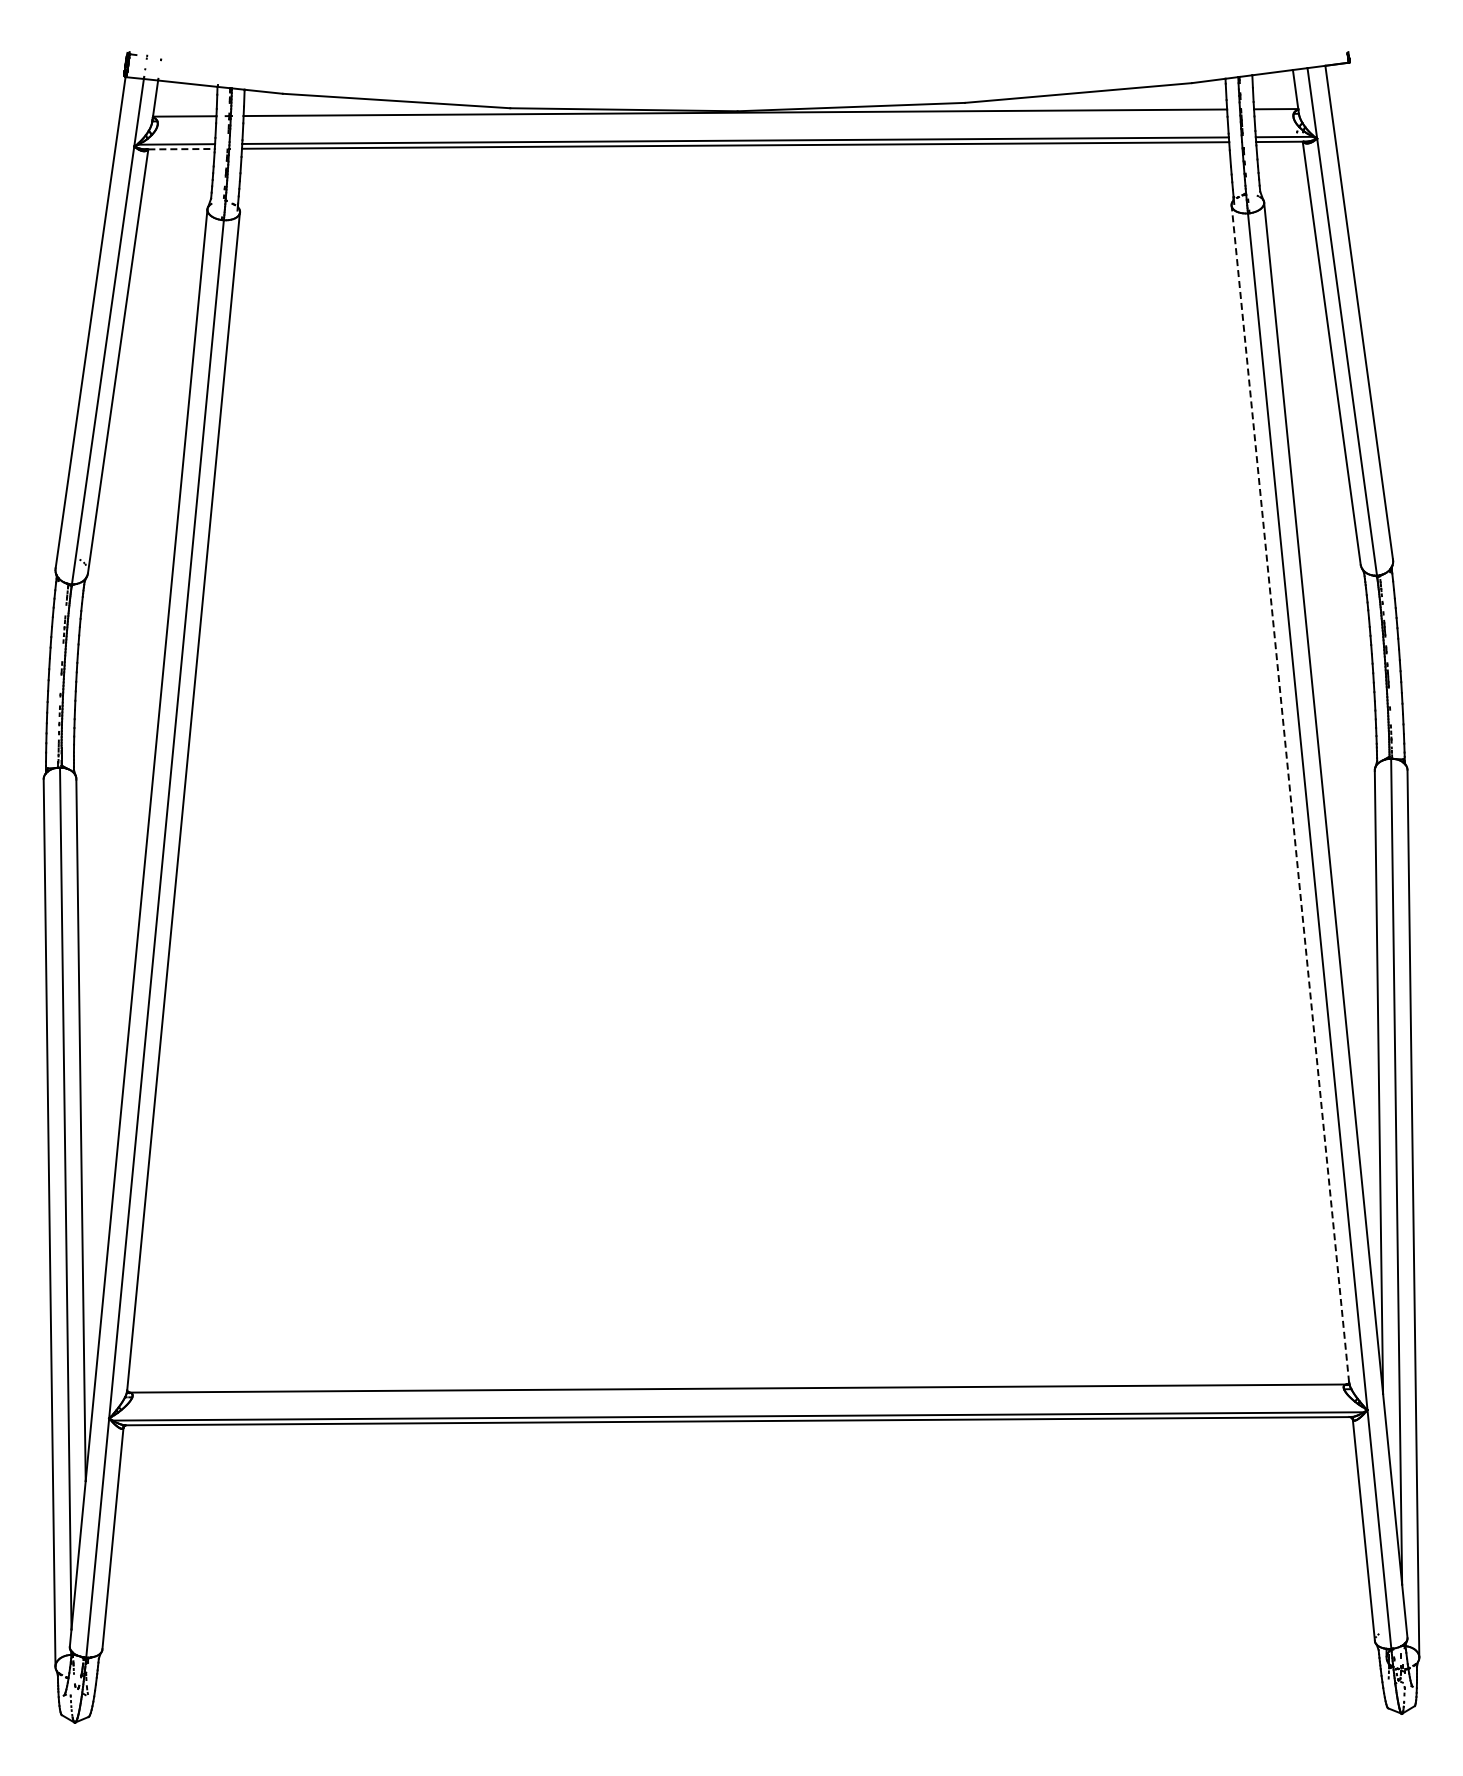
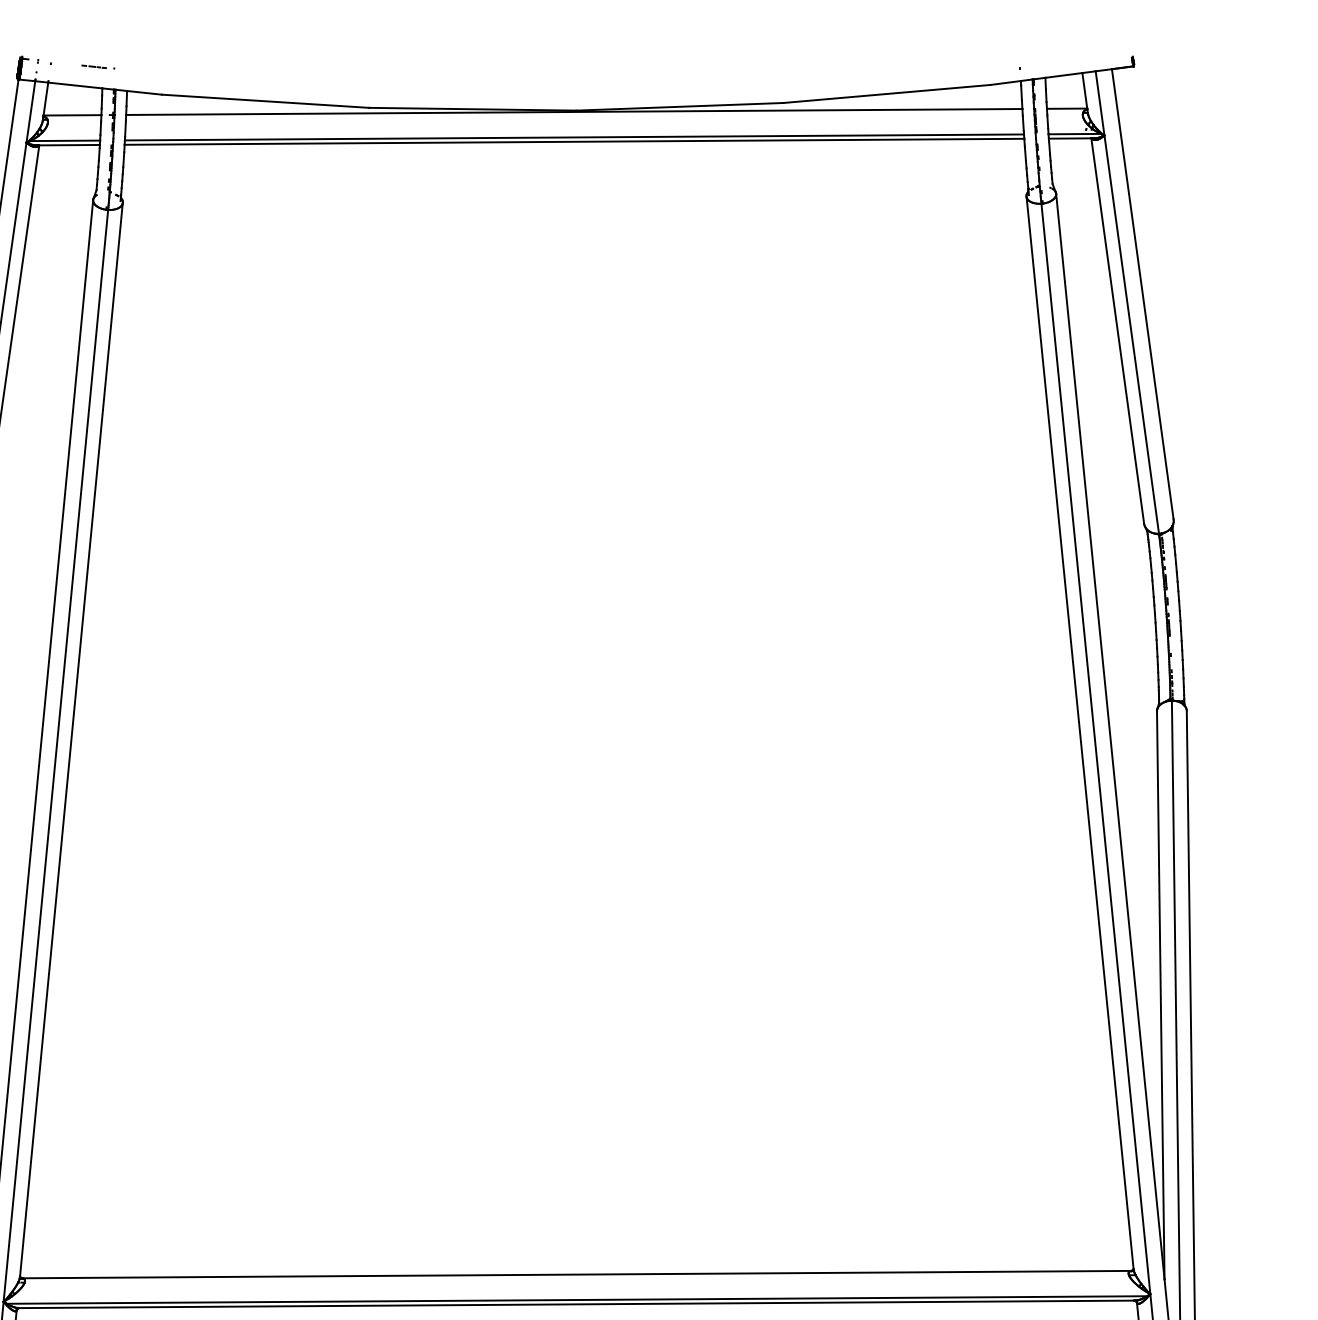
part: (212, 62) -> (97, 66), added
line: (182, 149) -> (70, 145), dashed -> solid
line: (1290, 794) -> (1080, 733), dashed -> solid

